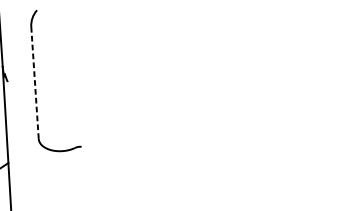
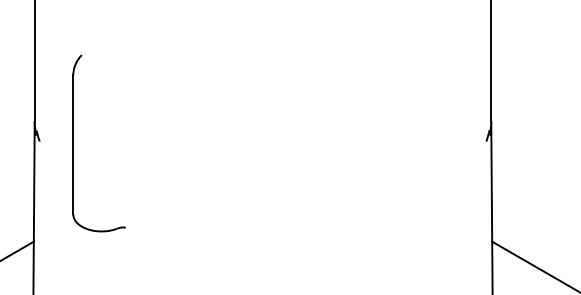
line: (35, 83) -> (73, 145), dashed -> solid

